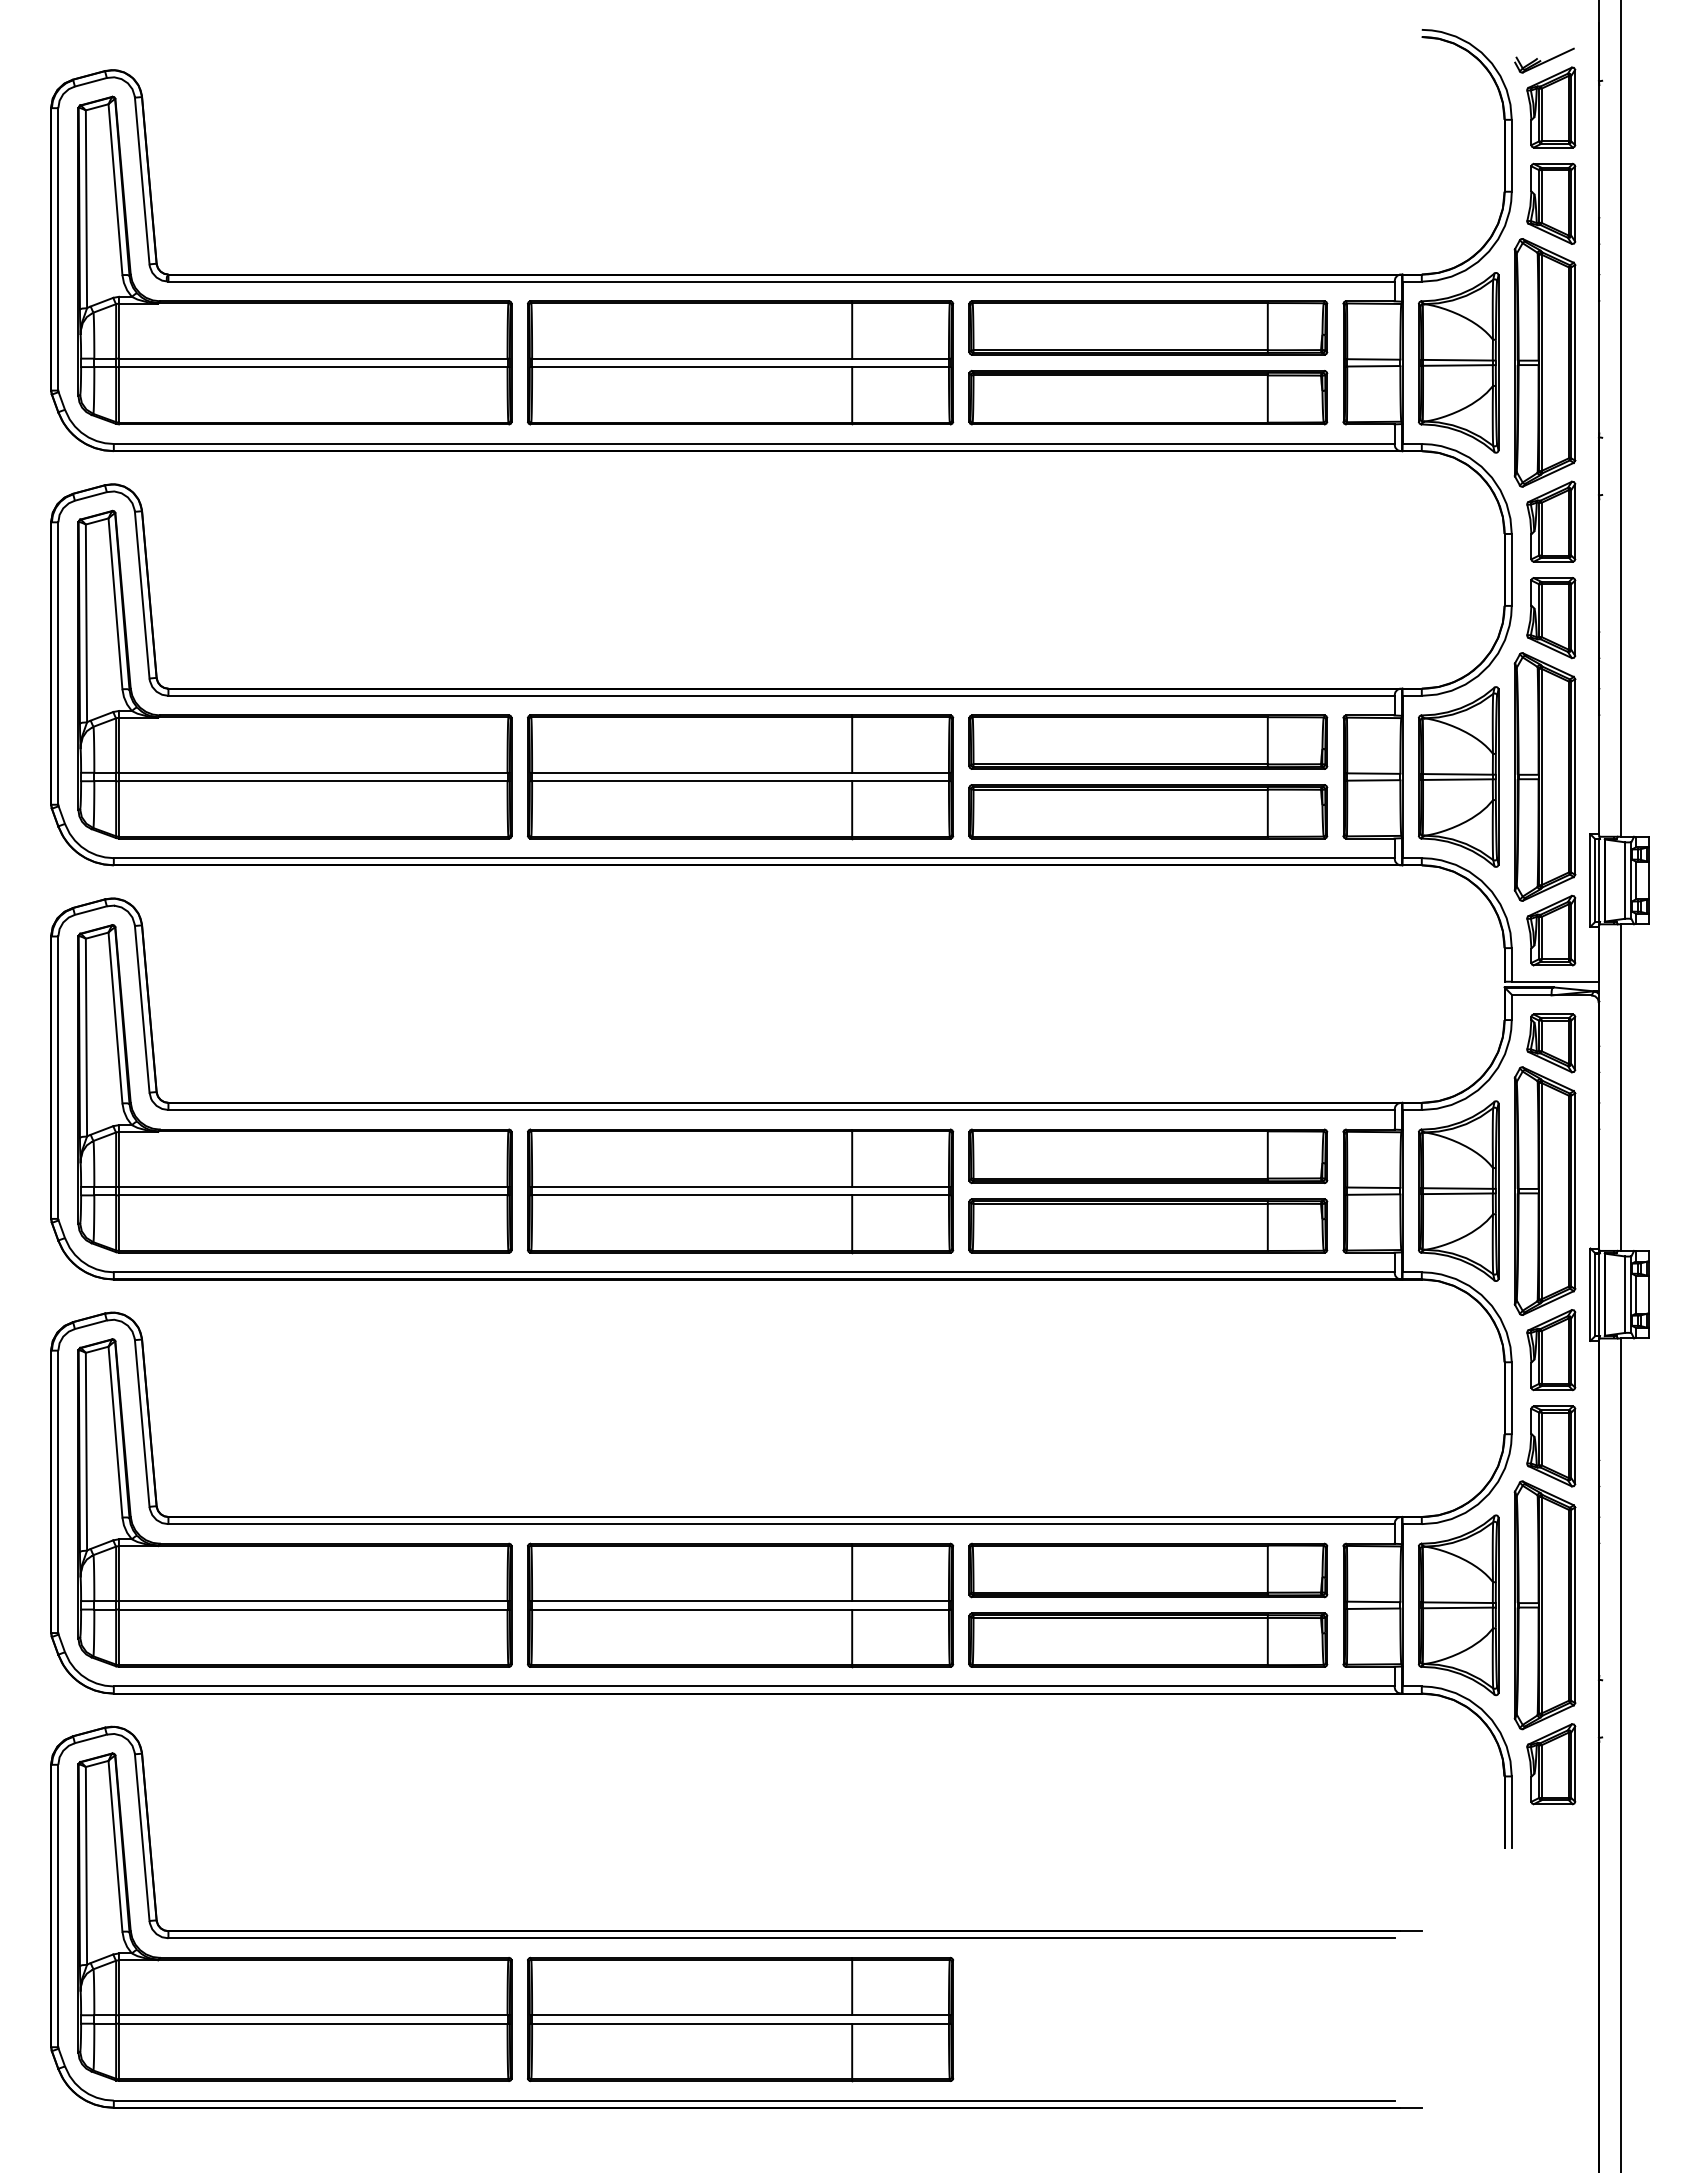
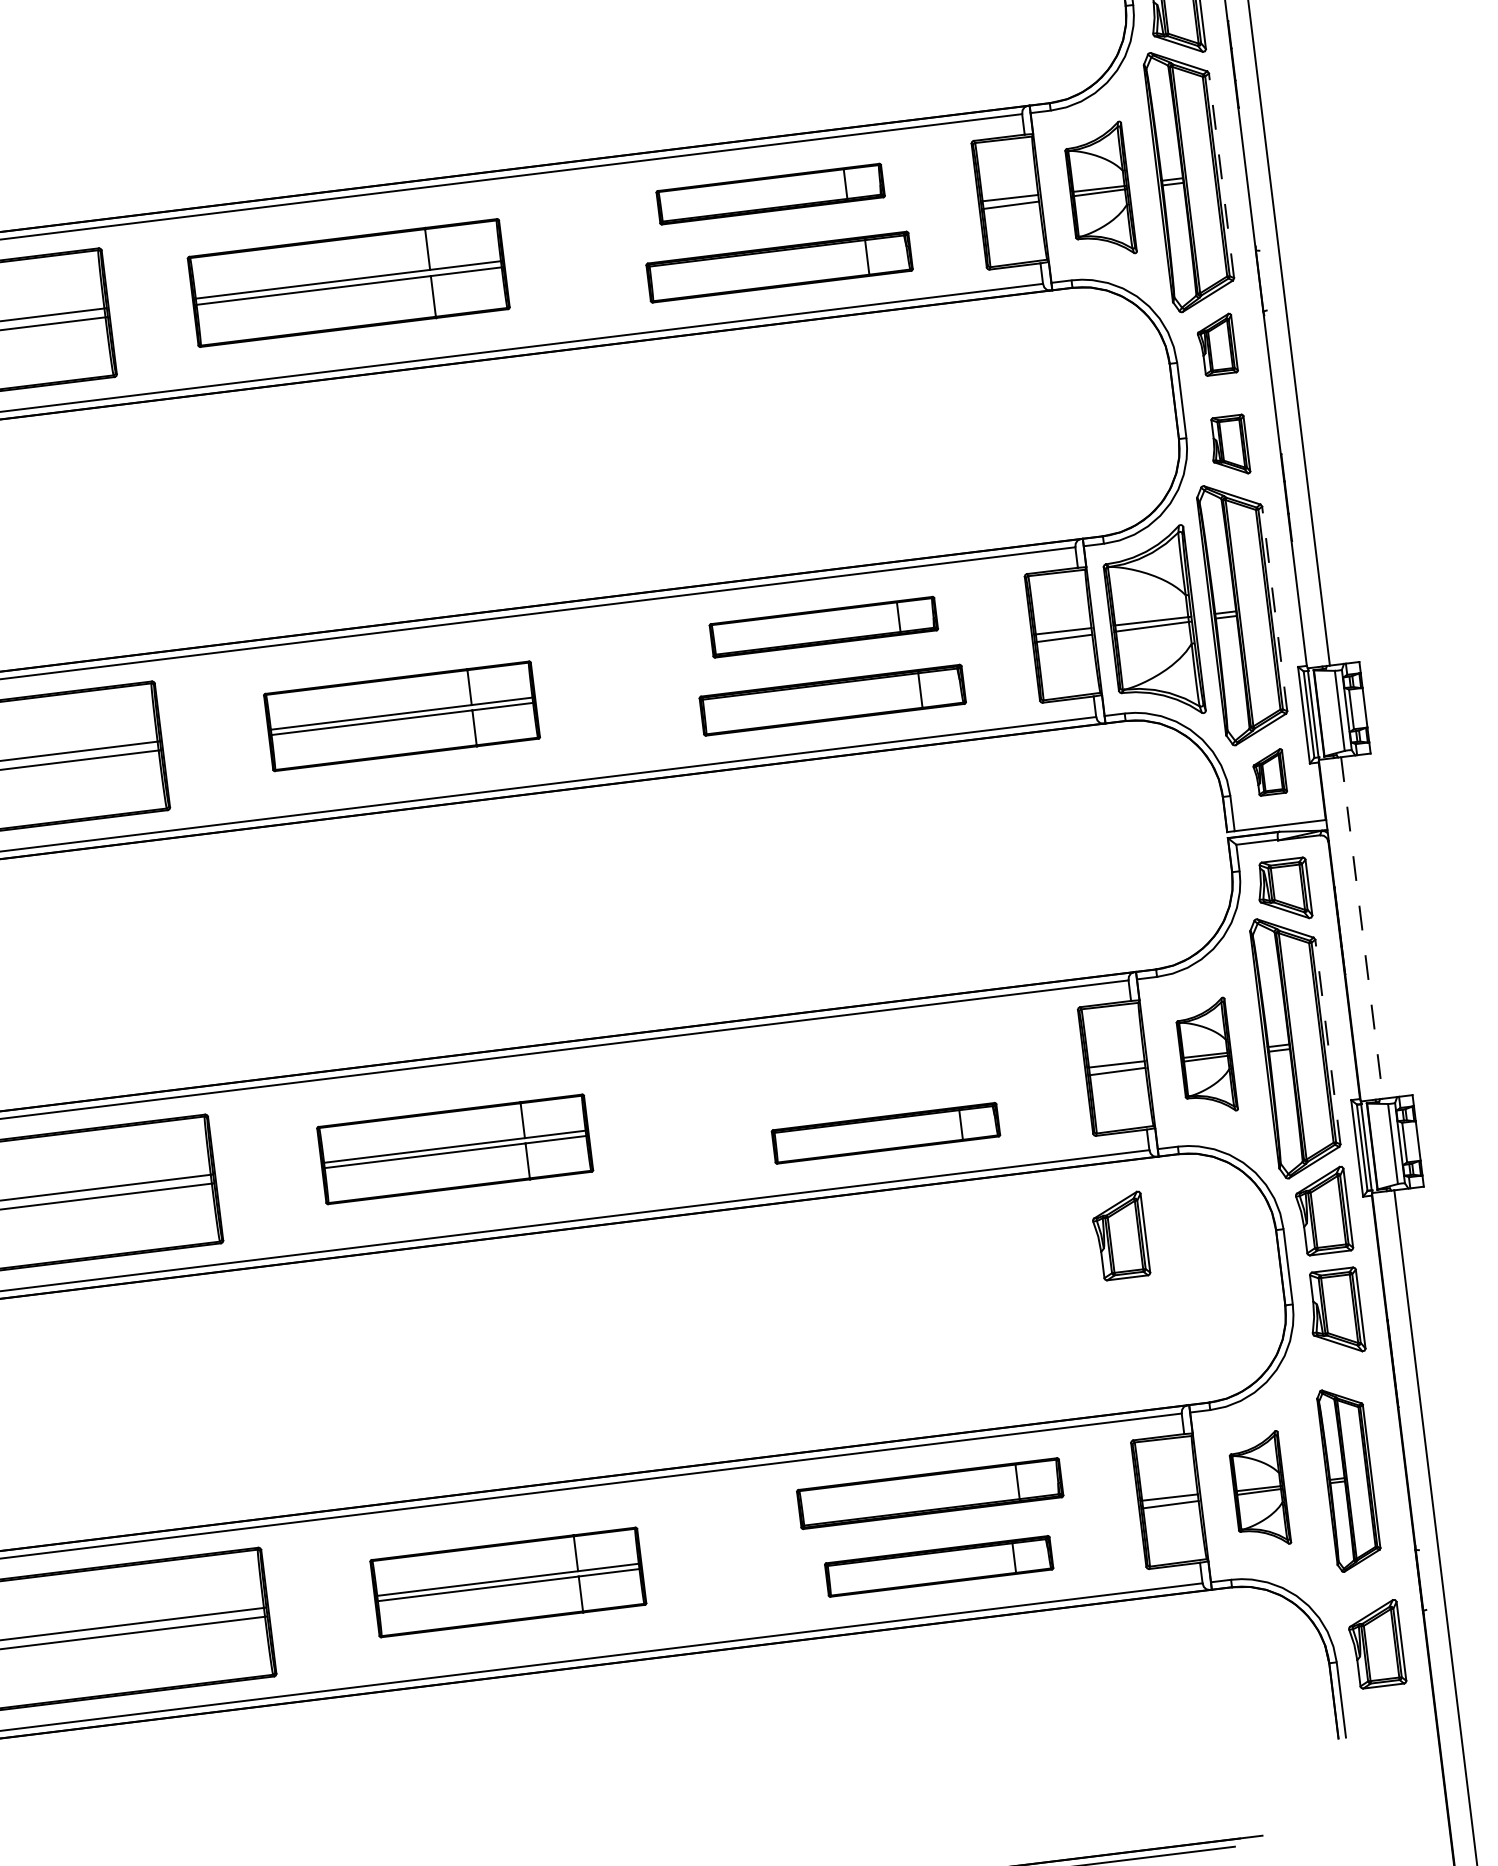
part: (1148, 327) -> (770, 193), size x0.6
part: (740, 362) -> (348, 282), size x0.7
part: (1458, 362) -> (1099, 190), size x0.7
line: (1575, 362) -> (1221, 175), solid -> dashed
part: (1148, 397) -> (779, 266), size x0.7
part: (1551, 521) -> (1217, 344), size x0.7
part: (1551, 618) -> (1229, 446), size x0.7
part: (1148, 741) -> (823, 626), size x0.6
part: (740, 777) -> (401, 716), size x0.6
line: (1575, 777) -> (1275, 609), solid -> dashed
part: (1148, 811) -> (832, 699), size x0.7
part: (1551, 930) -> (1269, 772), size x0.6
line: (1620, 1088) -> (1362, 928), solid -> dashed
part: (1148, 1155) -> (877, 1059), removed
part: (1458, 1190) -> (1205, 1056), size x0.6
part: (740, 1191) -> (454, 1149), size x0.6
line: (1575, 1191) -> (1328, 1042), solid -> dashed
part: (1148, 1225) -> (886, 1132), size x0.6
part: (1357, 1350) -> (1120, 1236), added
part: (1148, 1570) -> (930, 1493), size x0.7
part: (740, 1605) -> (508, 1582), size x0.6
part: (1458, 1605) -> (1259, 1490), size x0.6
part: (1544, 1605) -> (1349, 1479), size x0.7
part: (1148, 1639) -> (939, 1565), size x0.6

